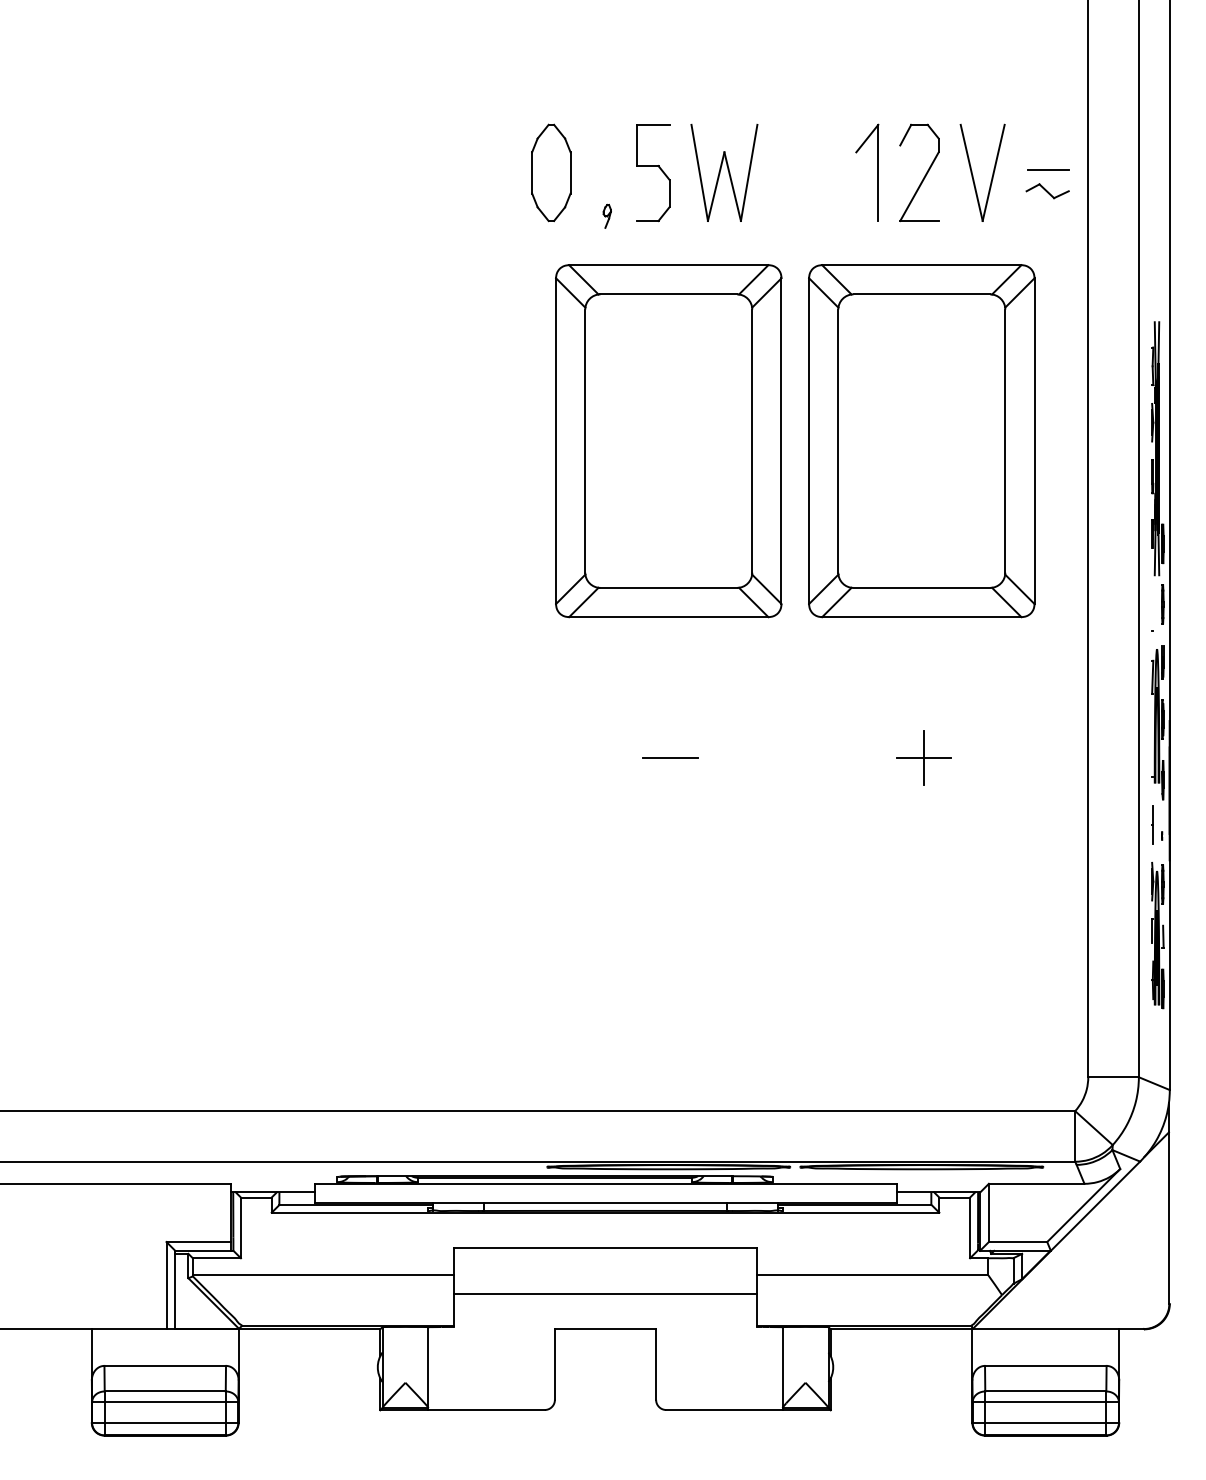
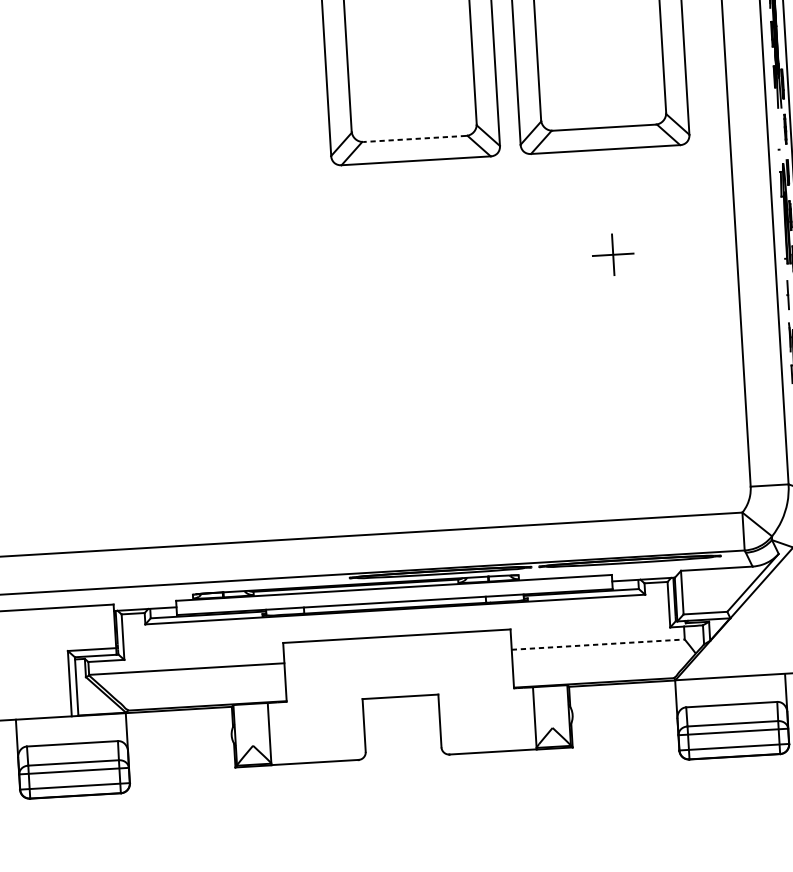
line: (668, 587) -> (414, 138), solid -> dashed
line: (670, 757) -> (423, 265), removed
line: (872, 1275) -> (597, 644), solid -> dashed
line: (605, 1293) -> (398, 670), removed

